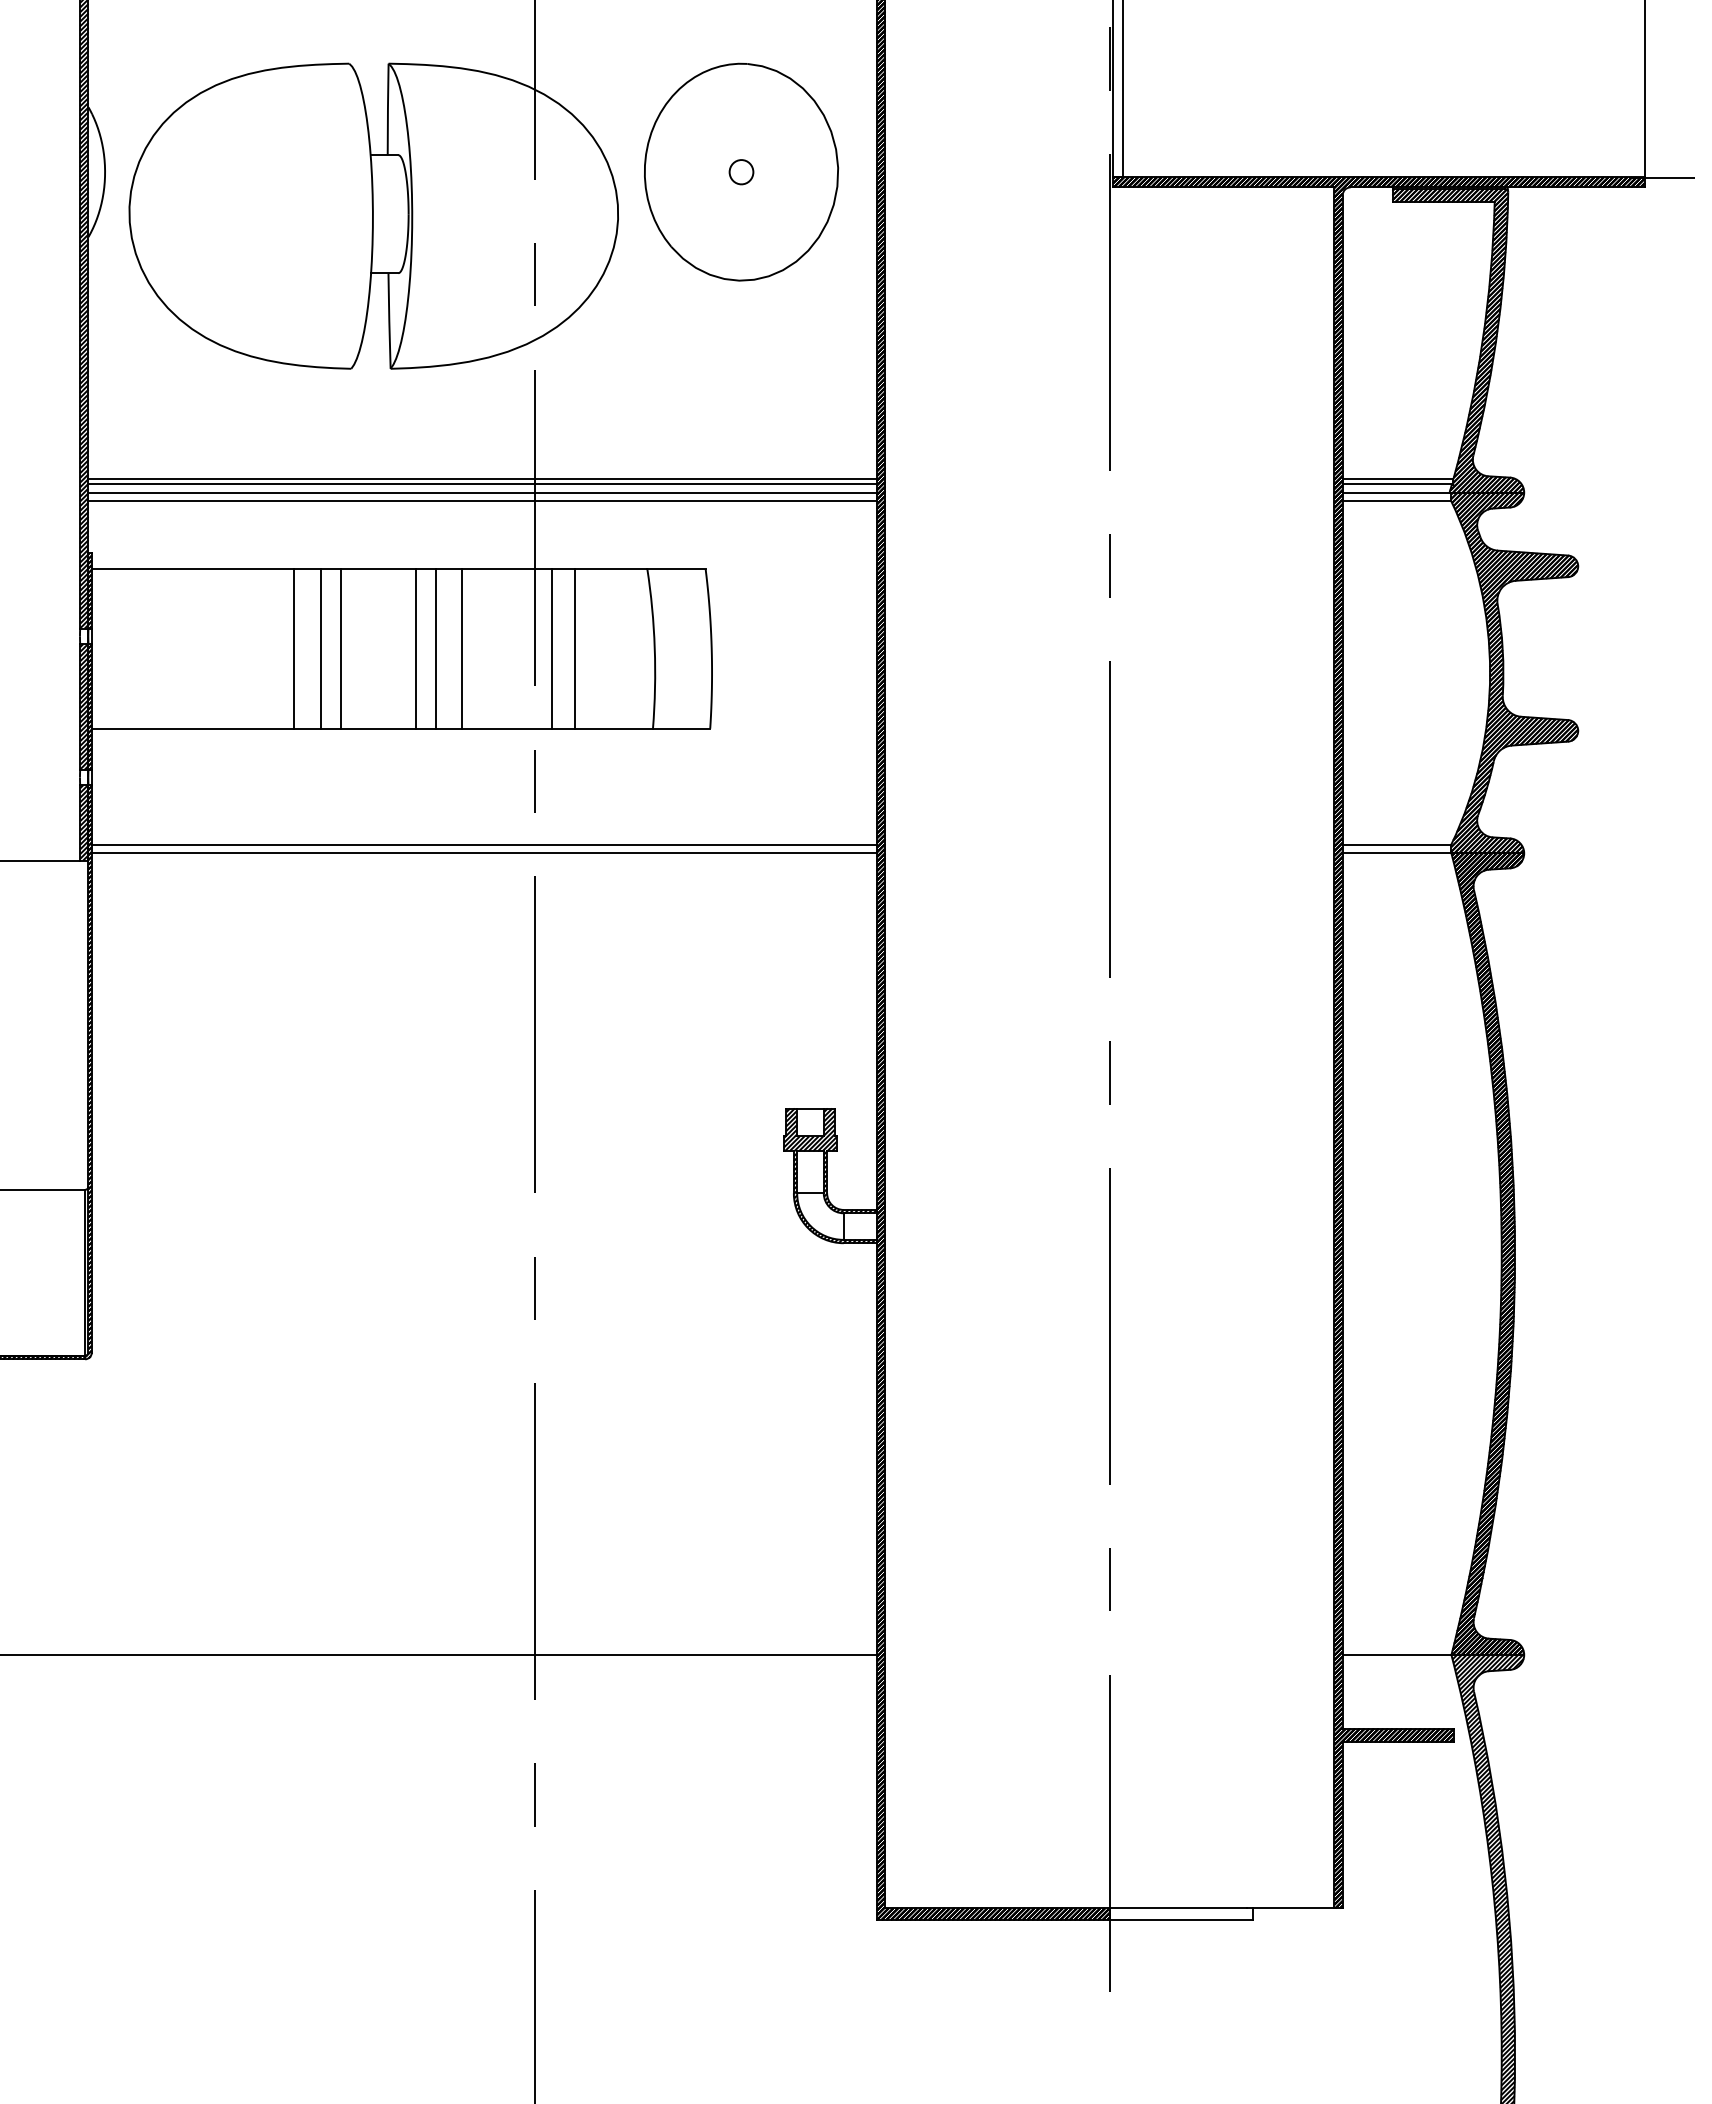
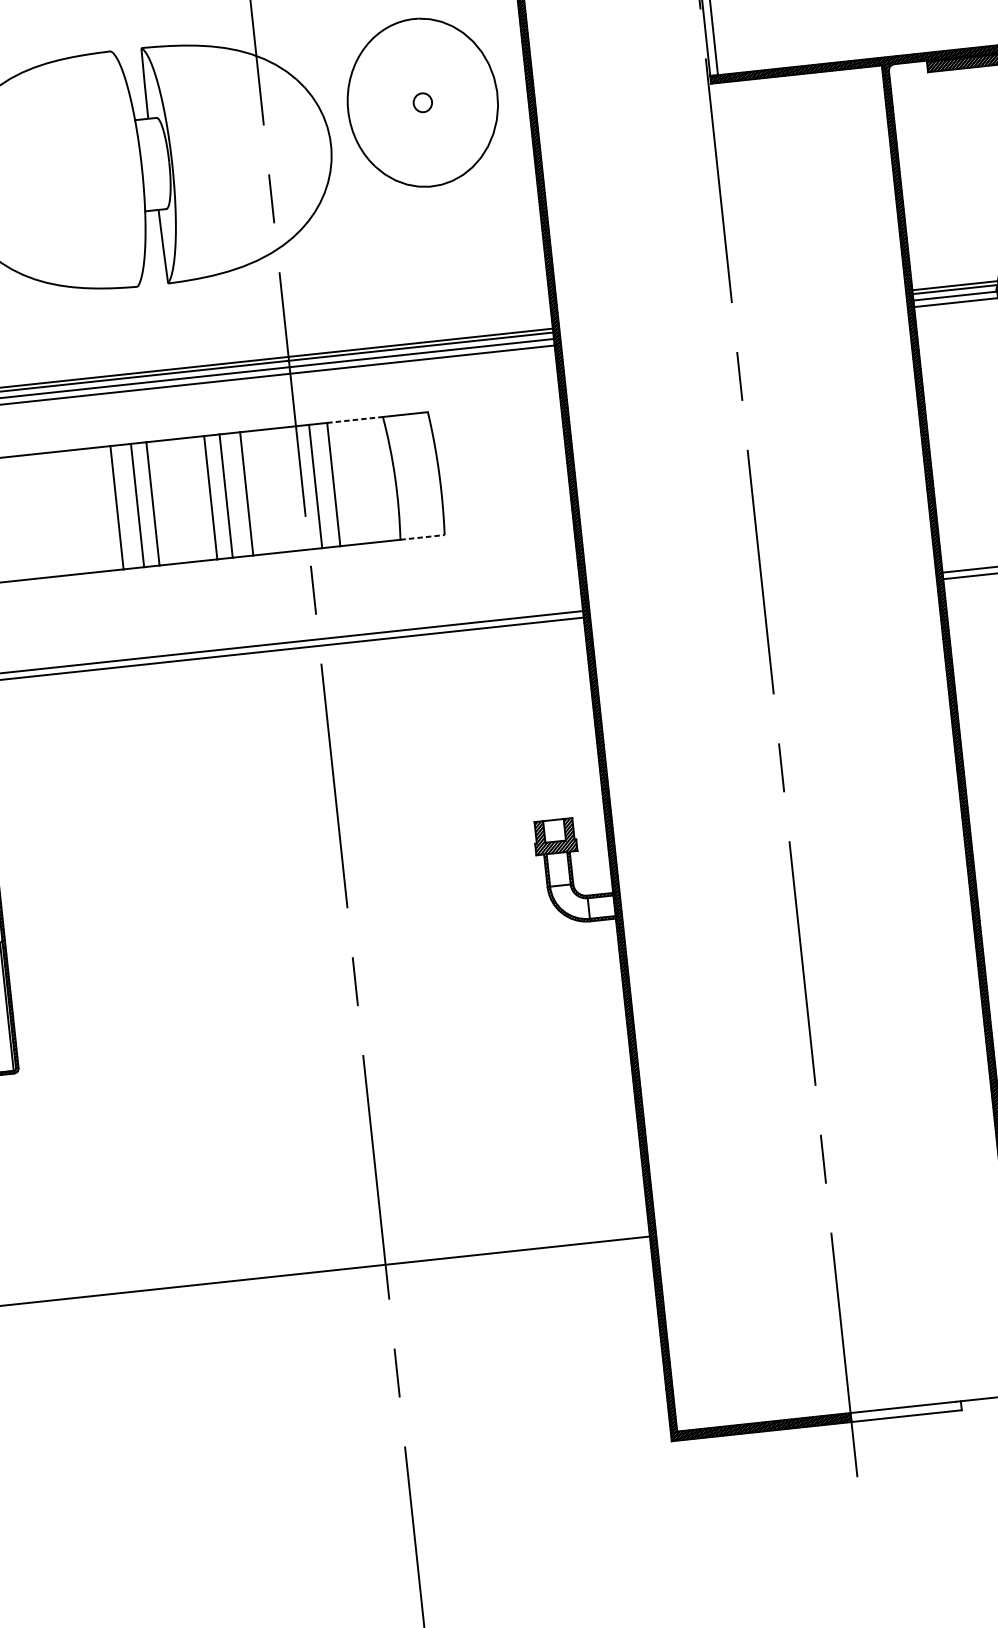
line: (611, 569) -> (355, 420), solid -> dashed
line: (681, 728) -> (422, 537), solid -> dashed

